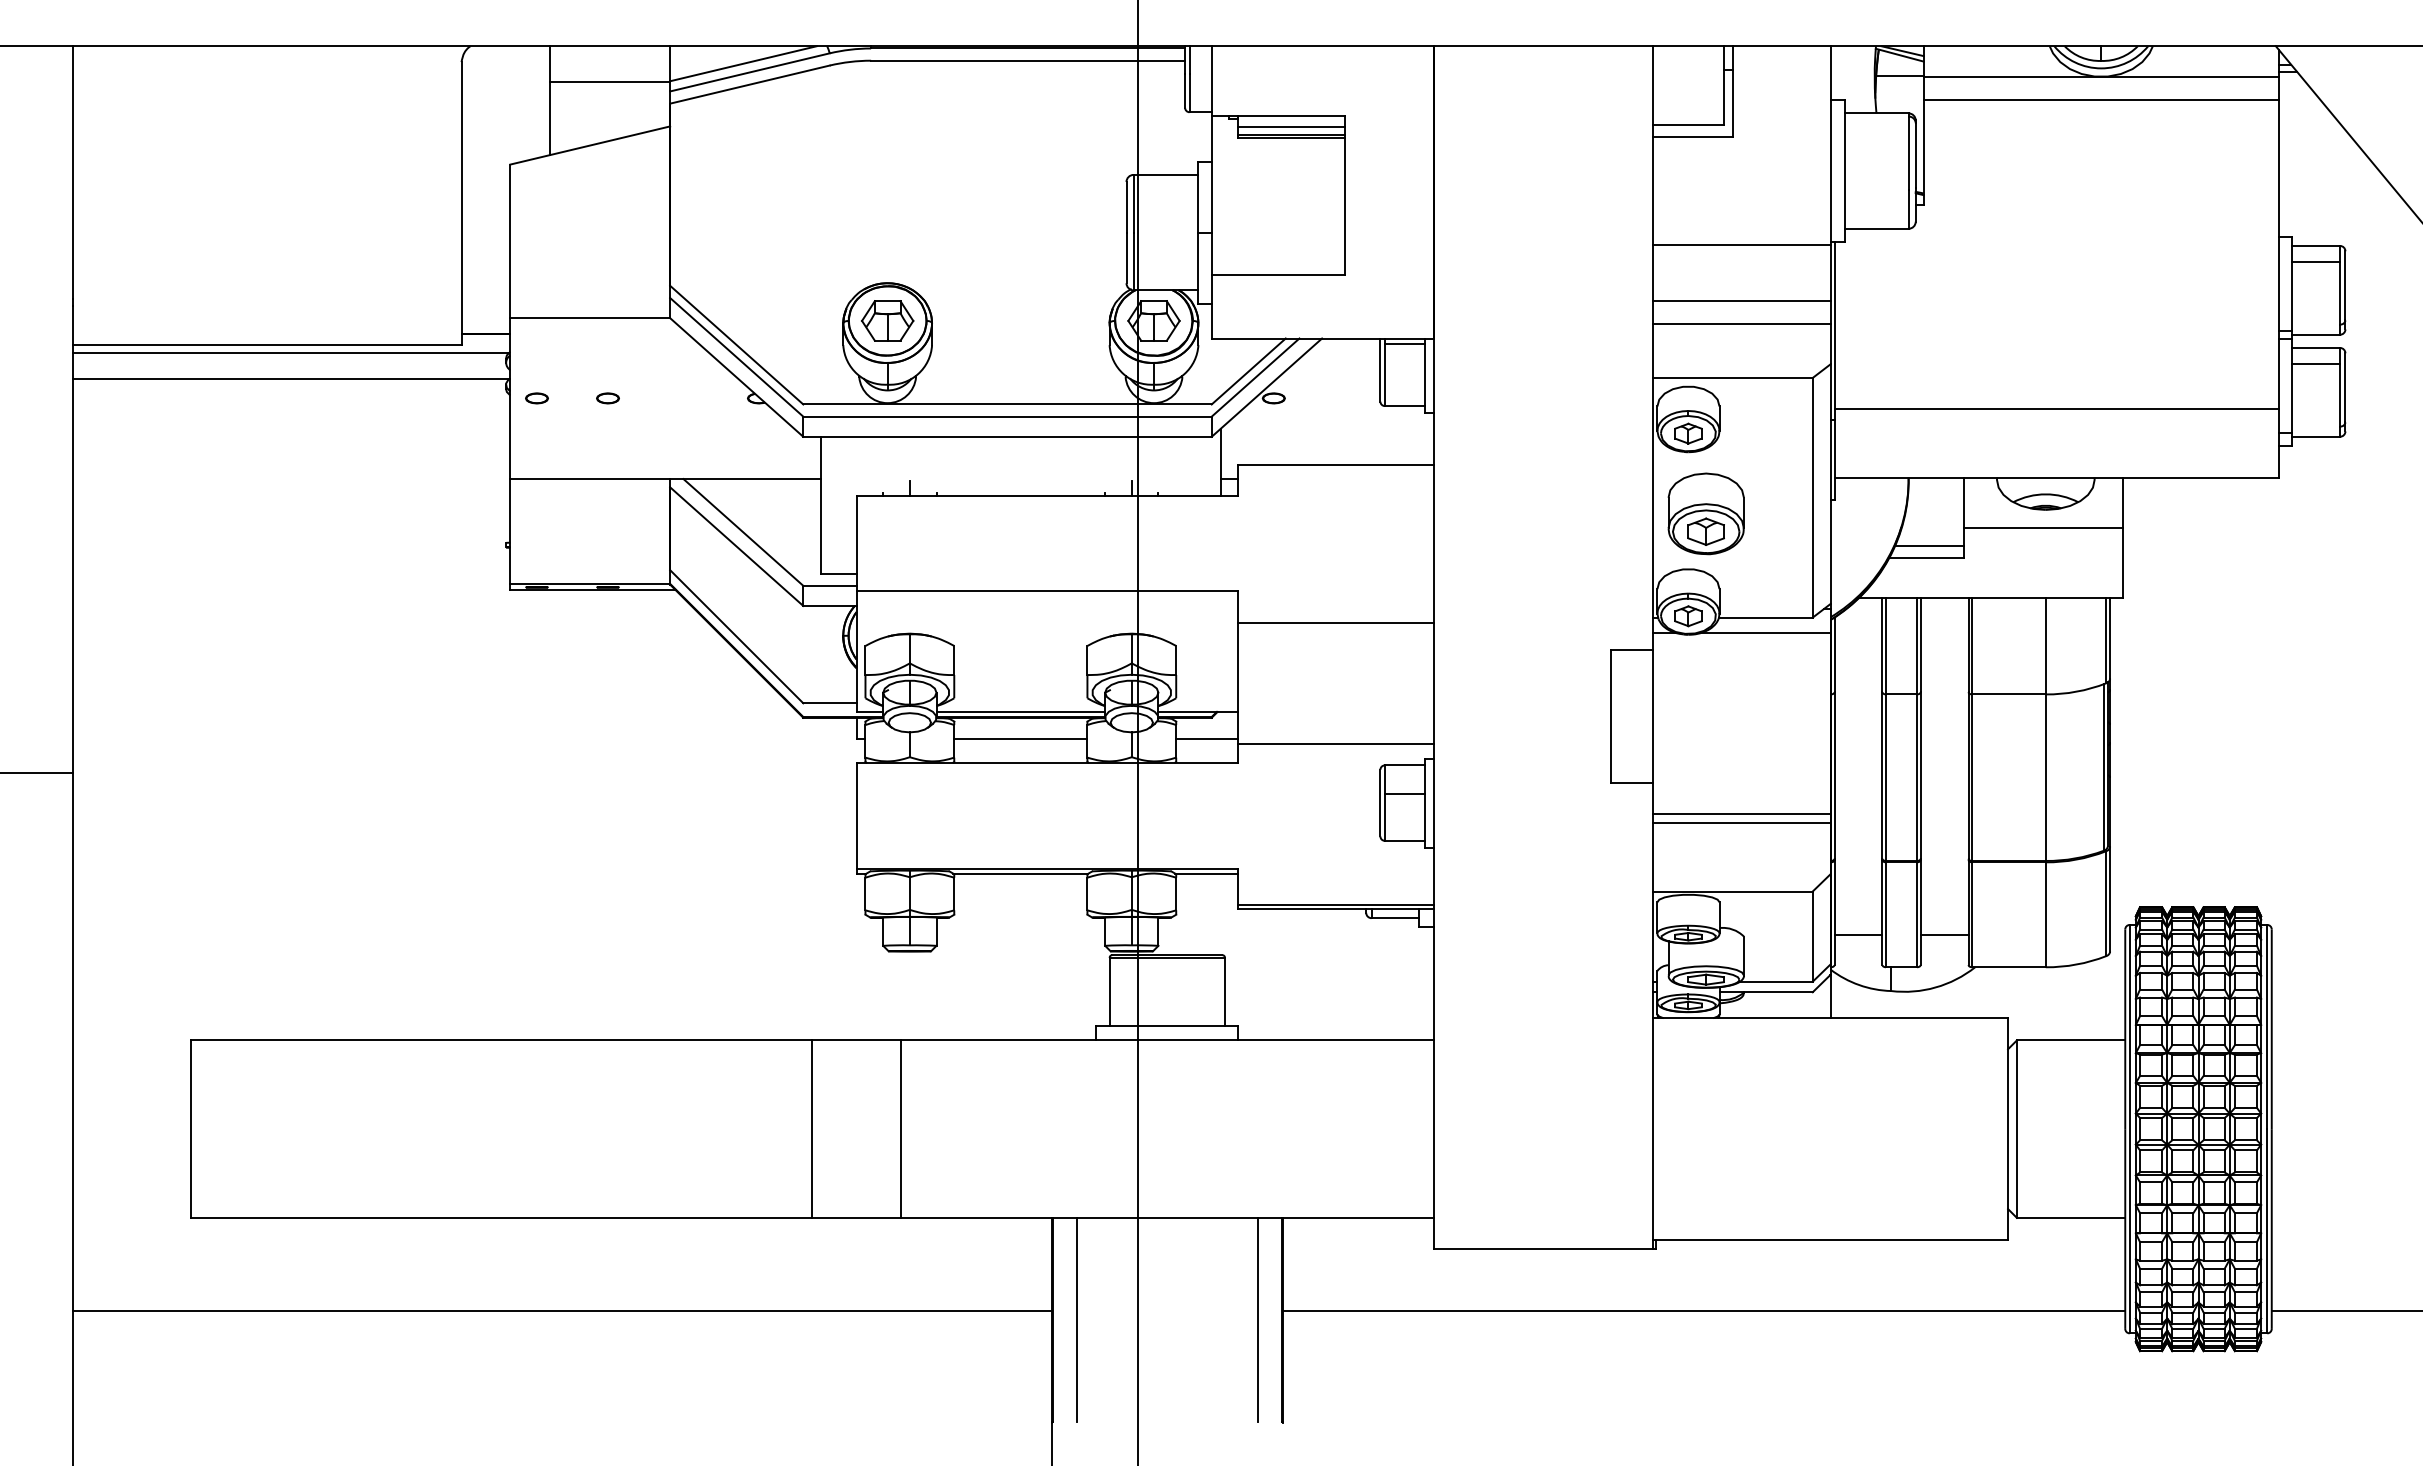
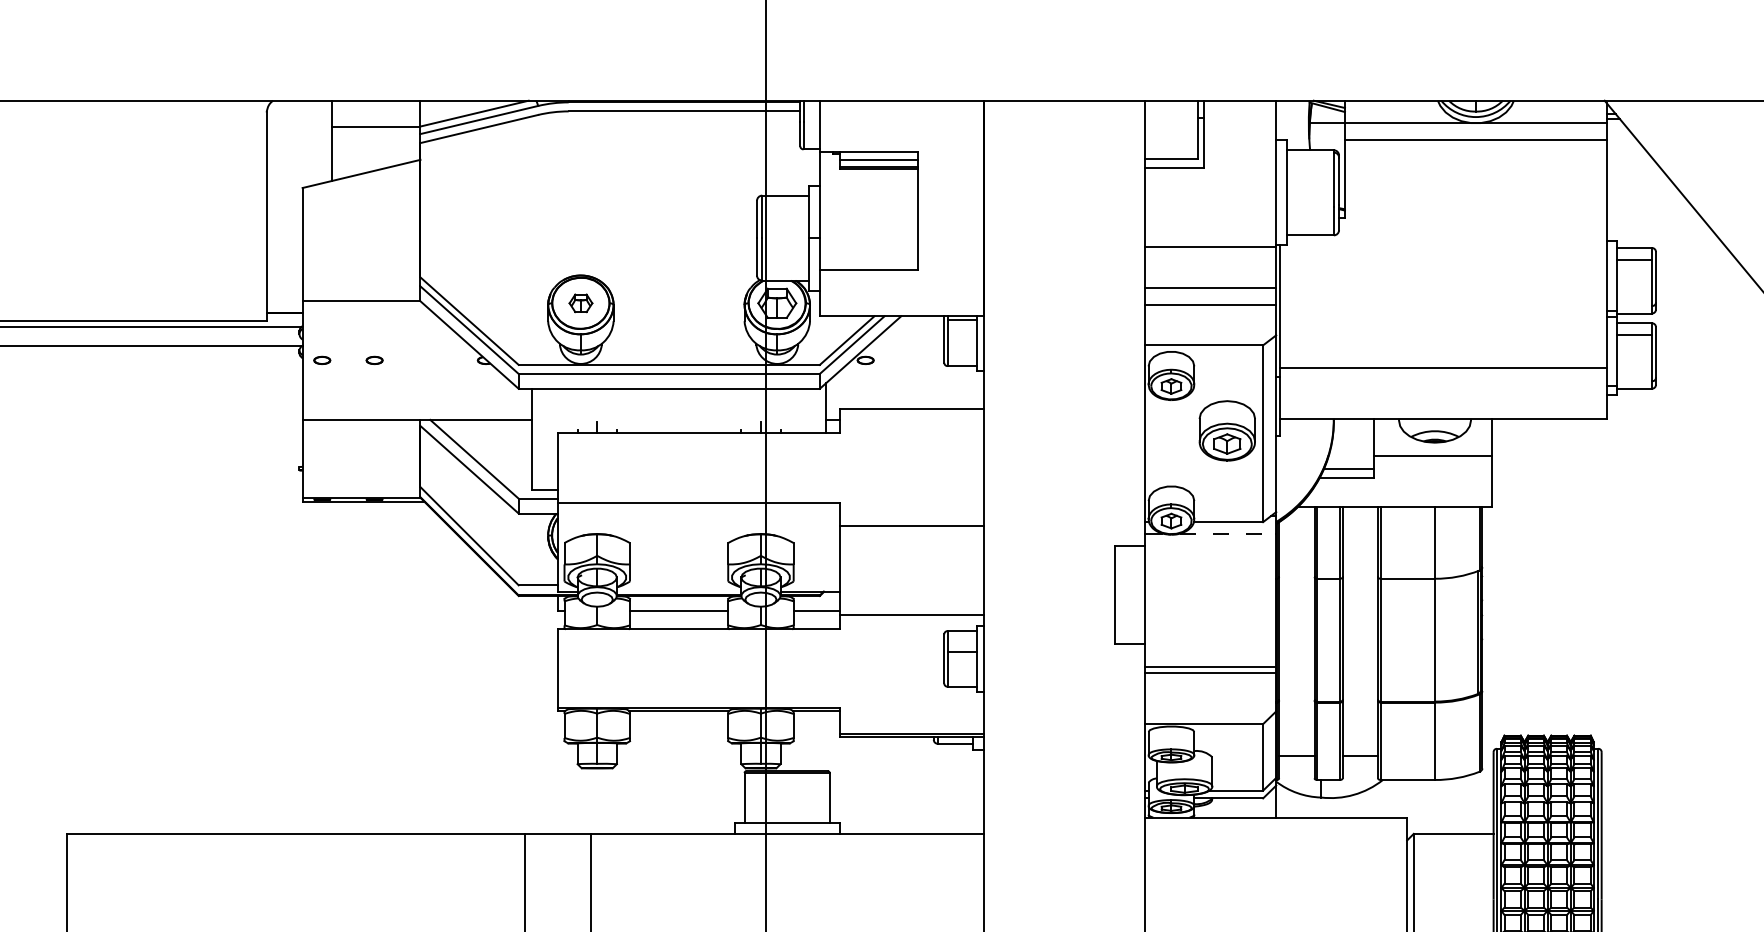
part: (887, 320) -> (580, 302), size x0.6
part: (1705, 513) -> (1226, 430), moved
line: (1765, 633) -> (1228, 533), solid -> dashed
line: (1020, 712) -> (678, 592), removed

